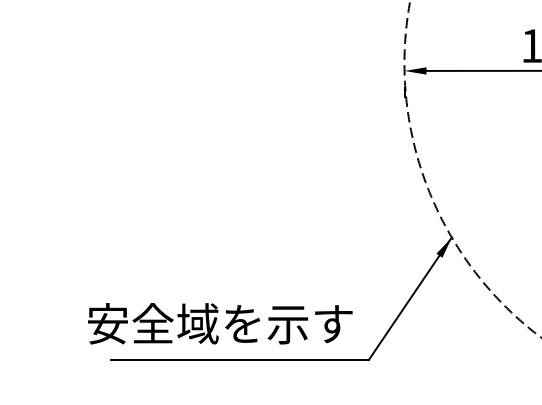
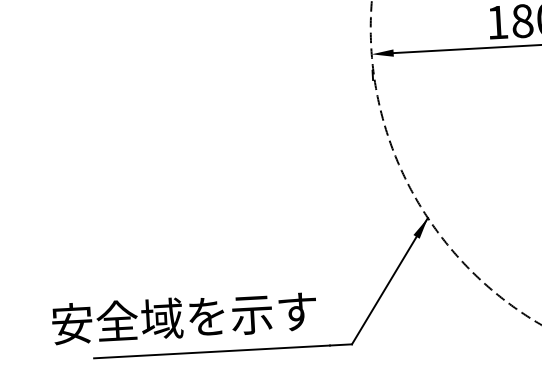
text: (220, 323) -> (184, 317), moved

